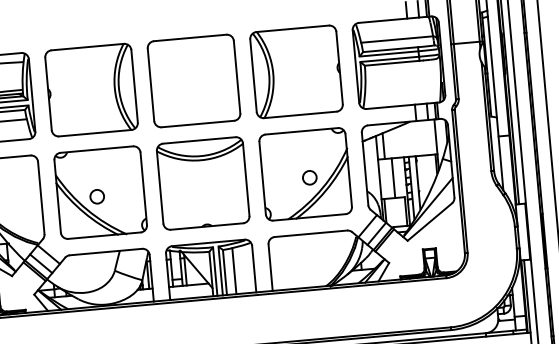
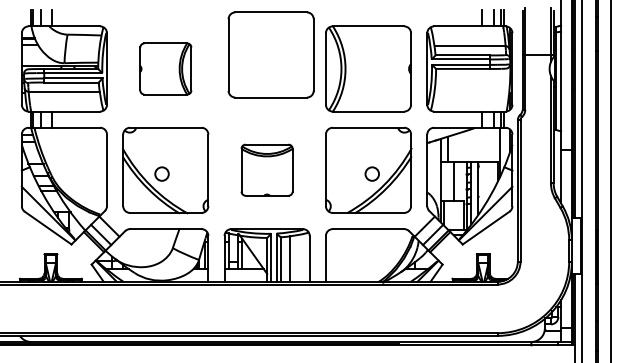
part: (193, 80) -> (270, 54), moved
part: (91, 89) -> (165, 68), size x0.6
part: (202, 182) -> (266, 169), size x0.6

